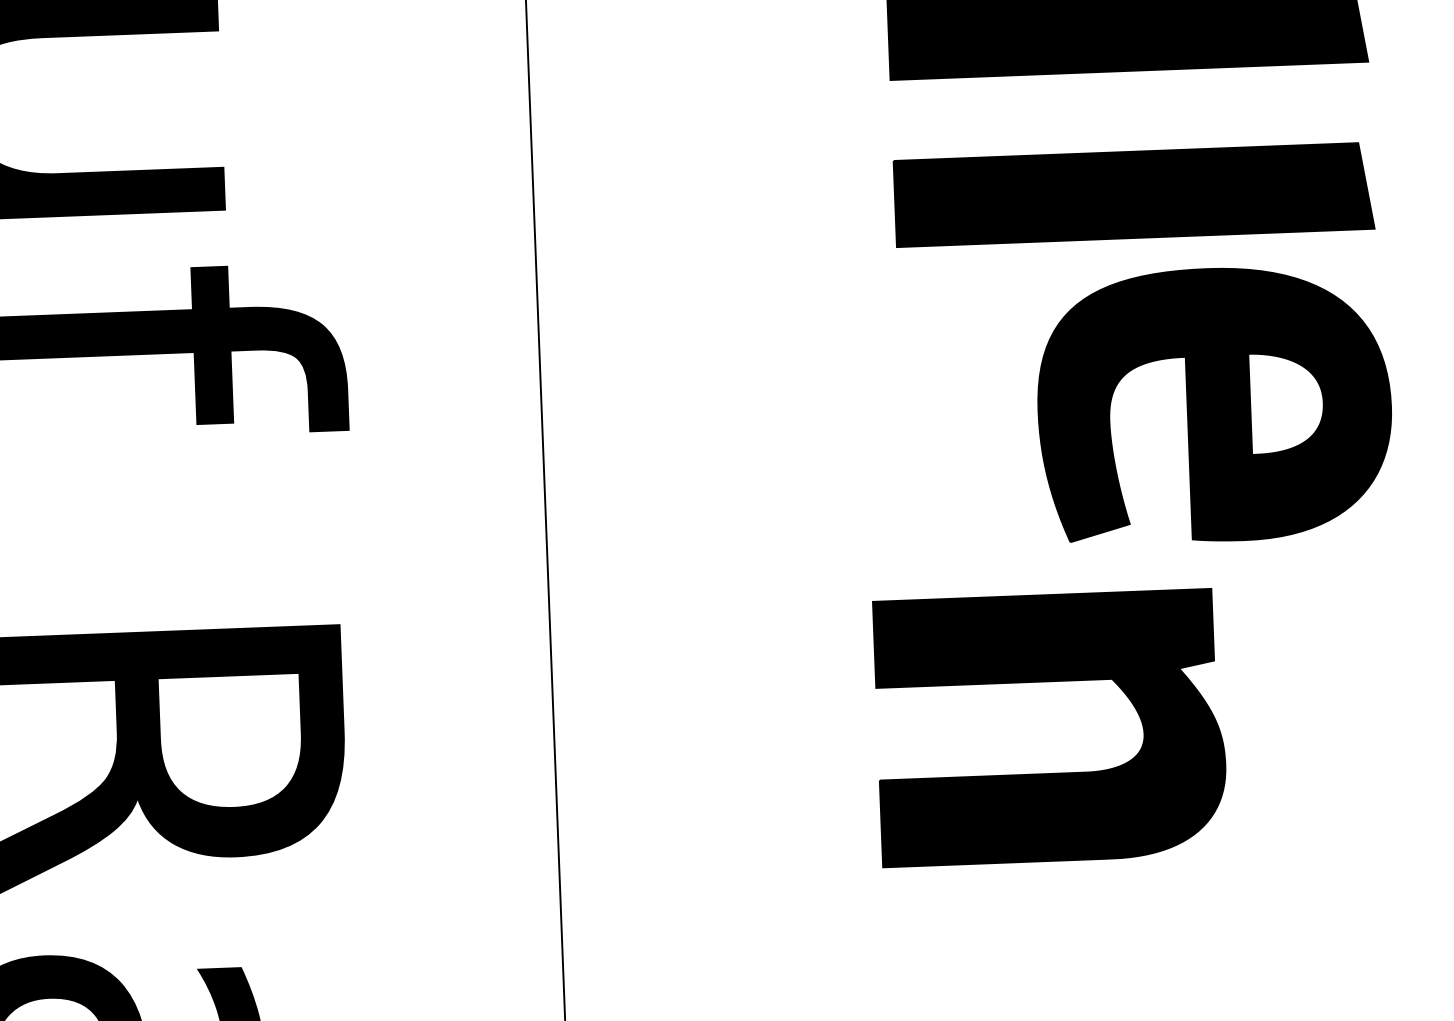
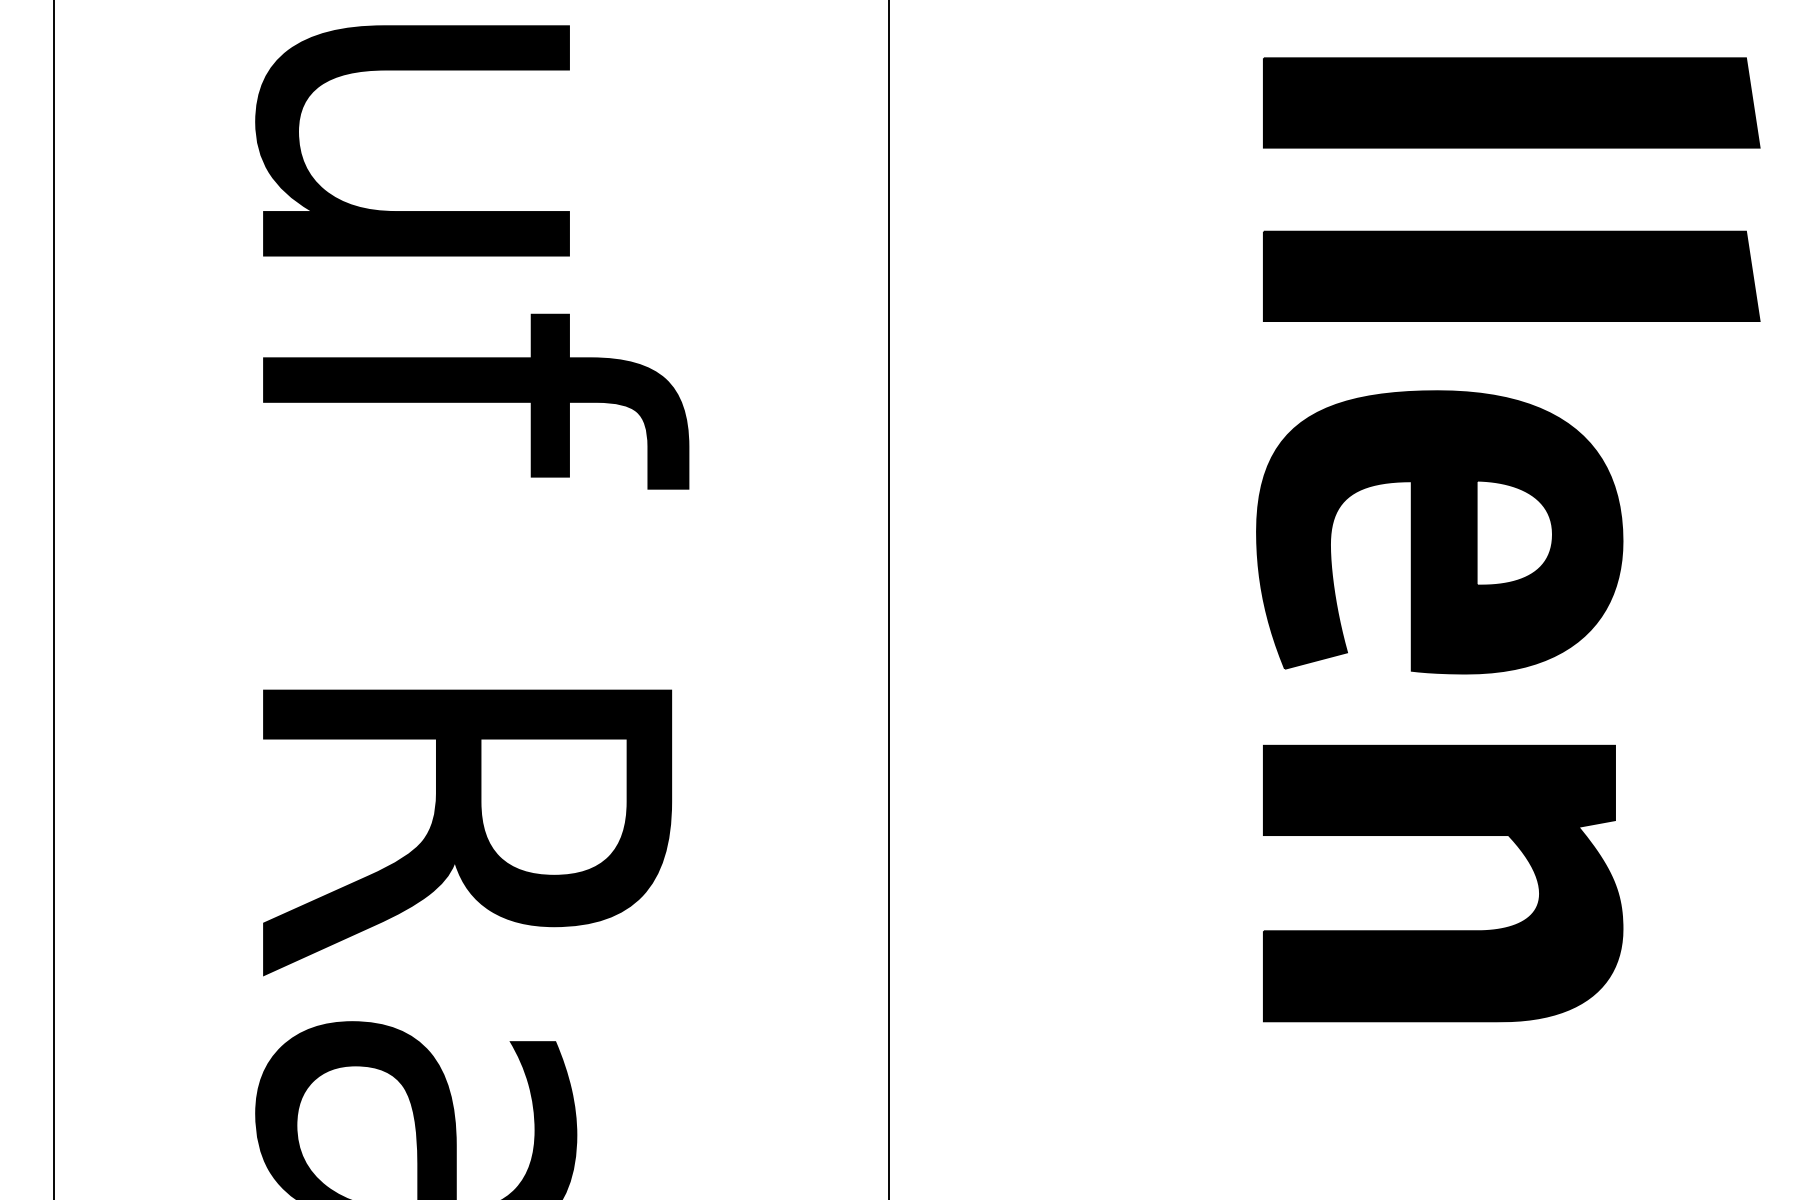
part: (1214, 405) -> (1439, 532), moved
part: (1052, 773) -> (1443, 930), moved

